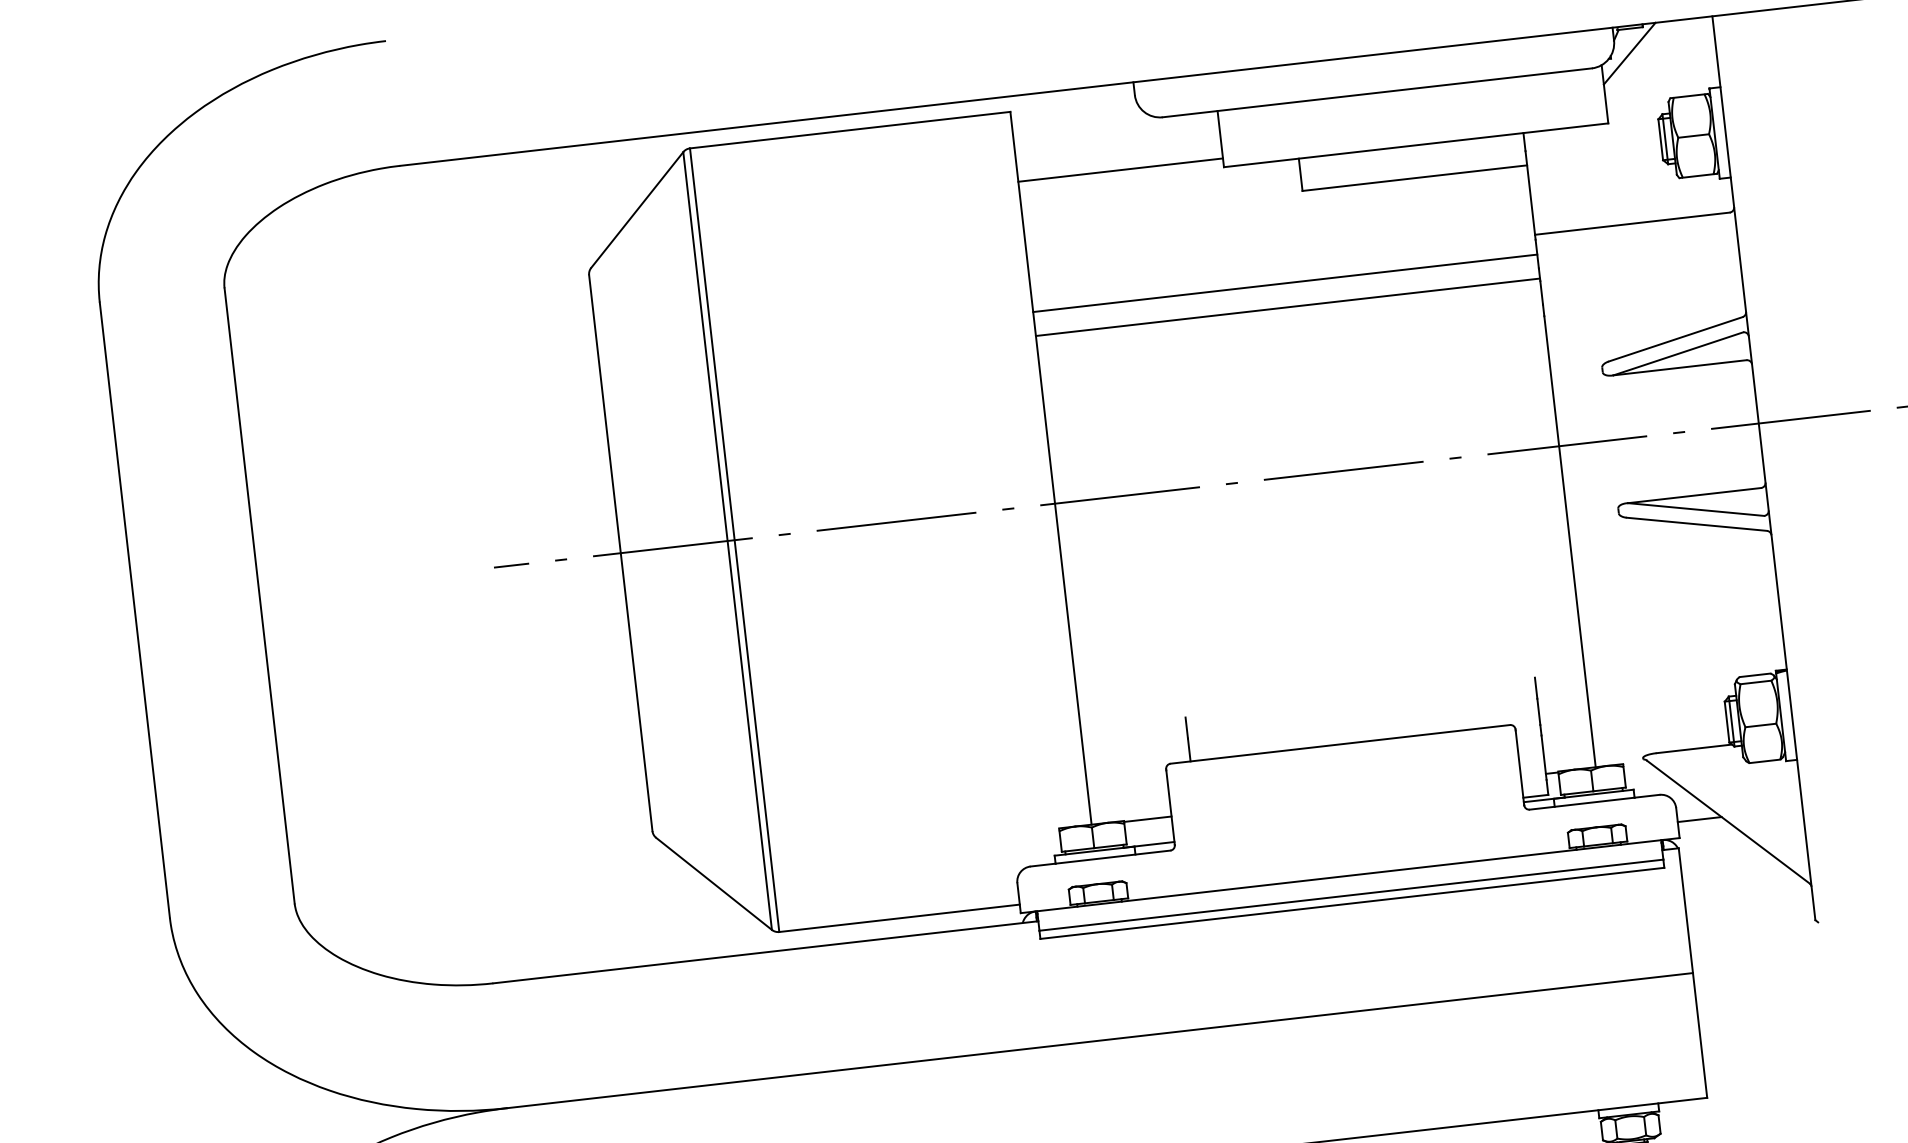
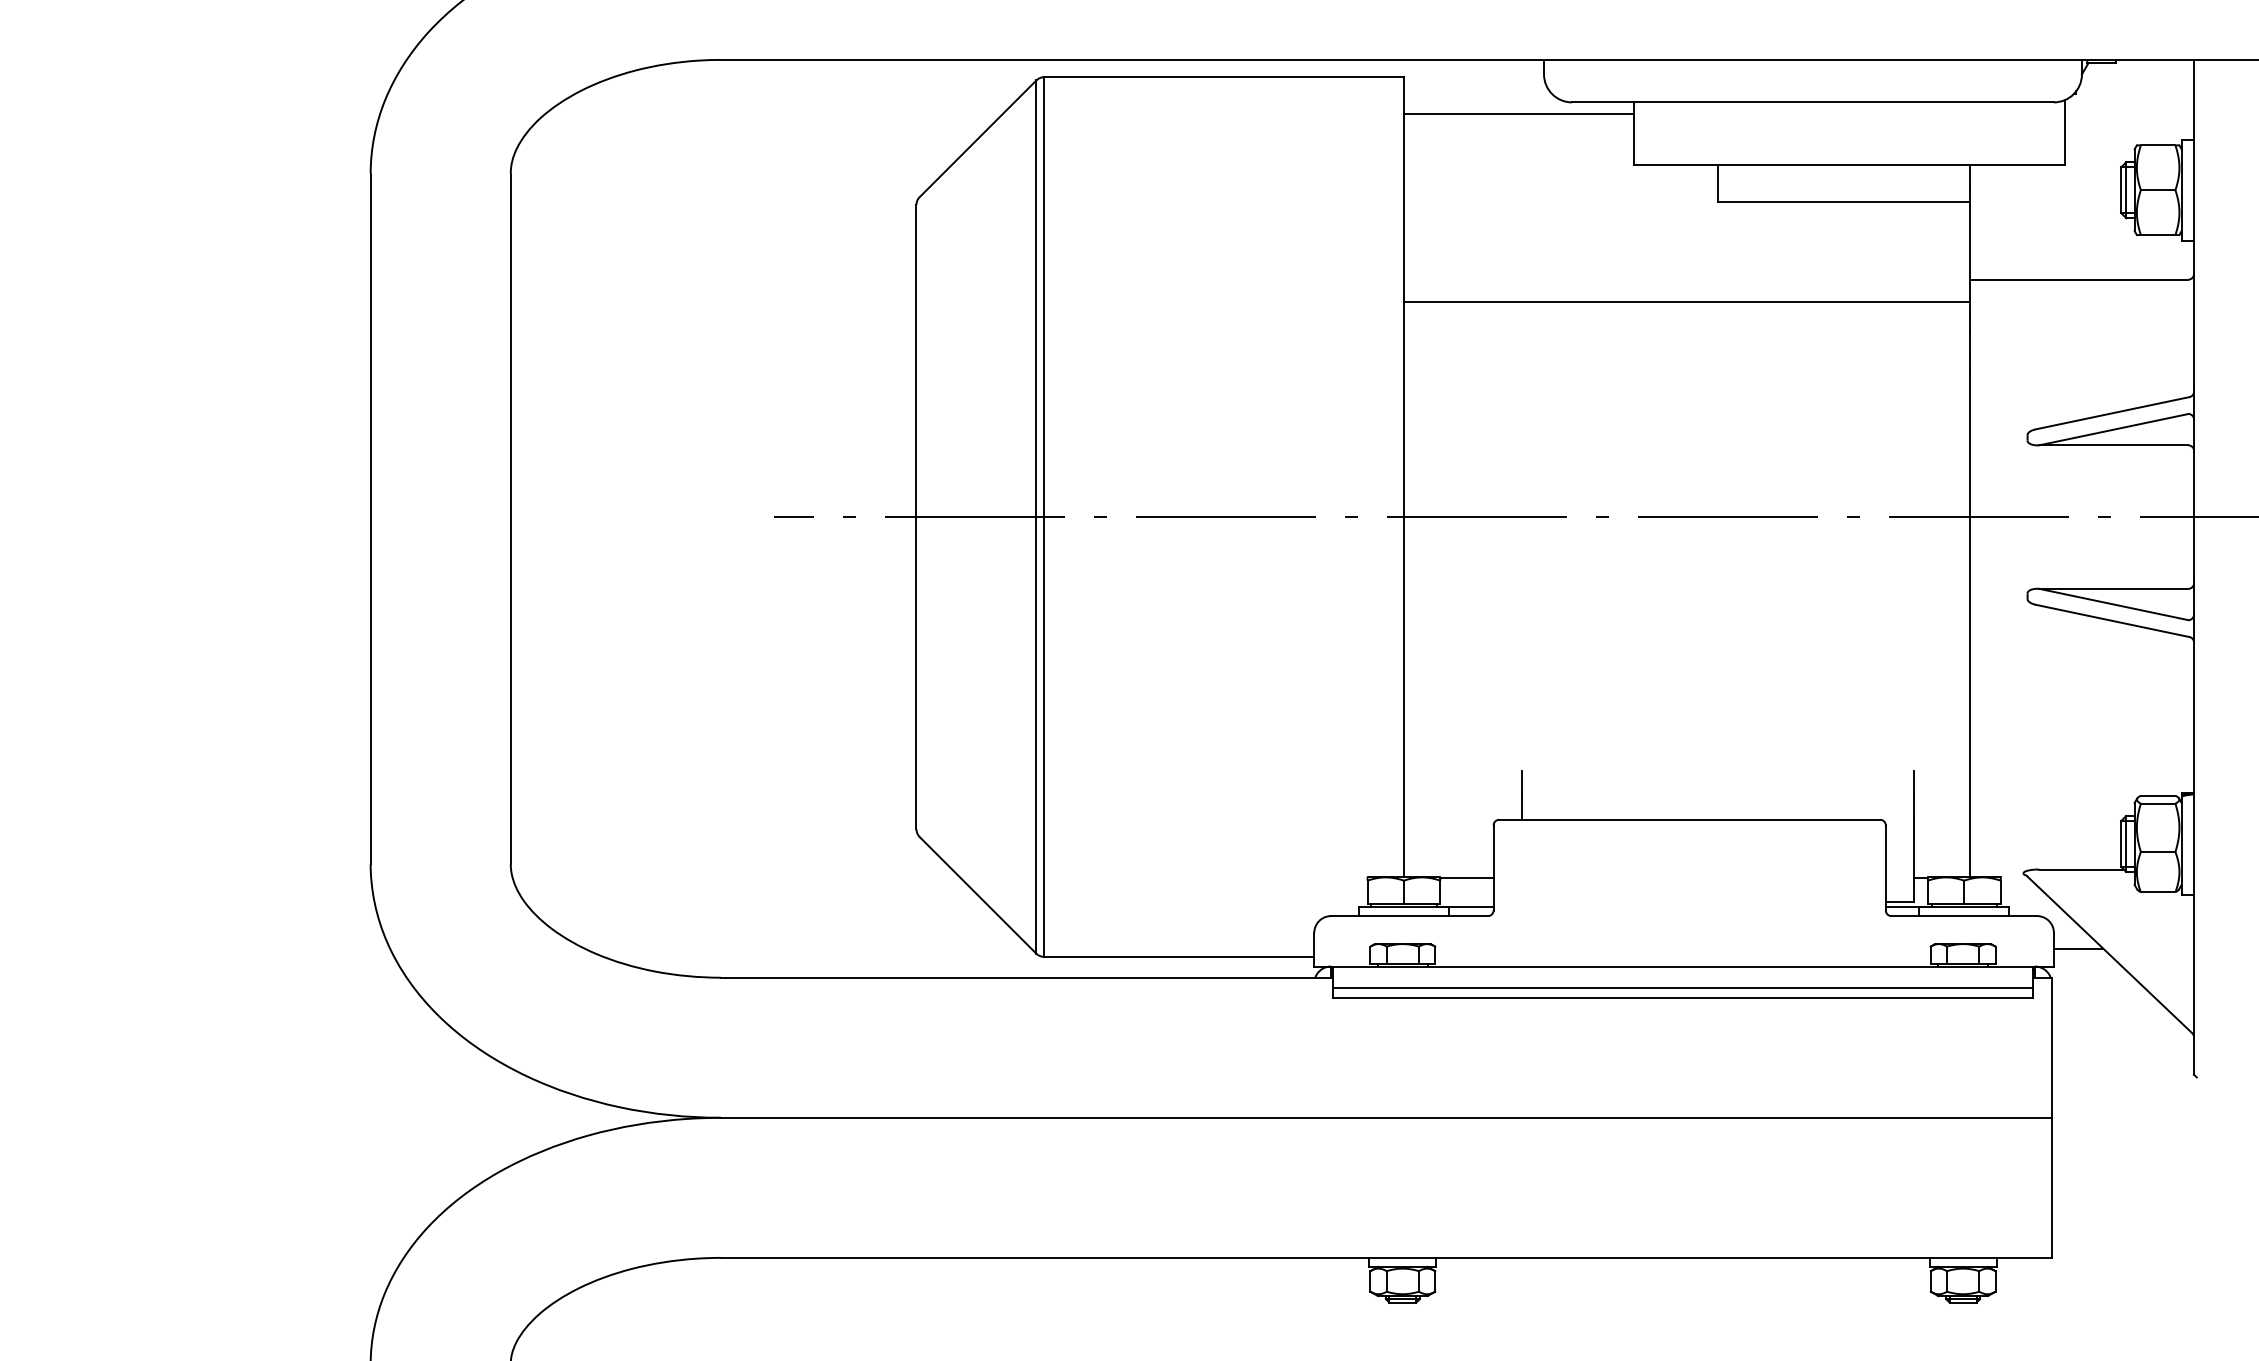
line: (1629, 53) -> (2097, 90), removed
line: (1120, 170) -> (1518, 113), moved
line: (1287, 307) -> (1686, 328), removed

